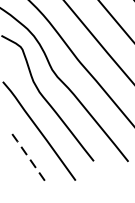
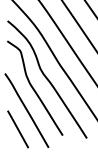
line: (30, 159) -> (18, 129), dashed -> solid

